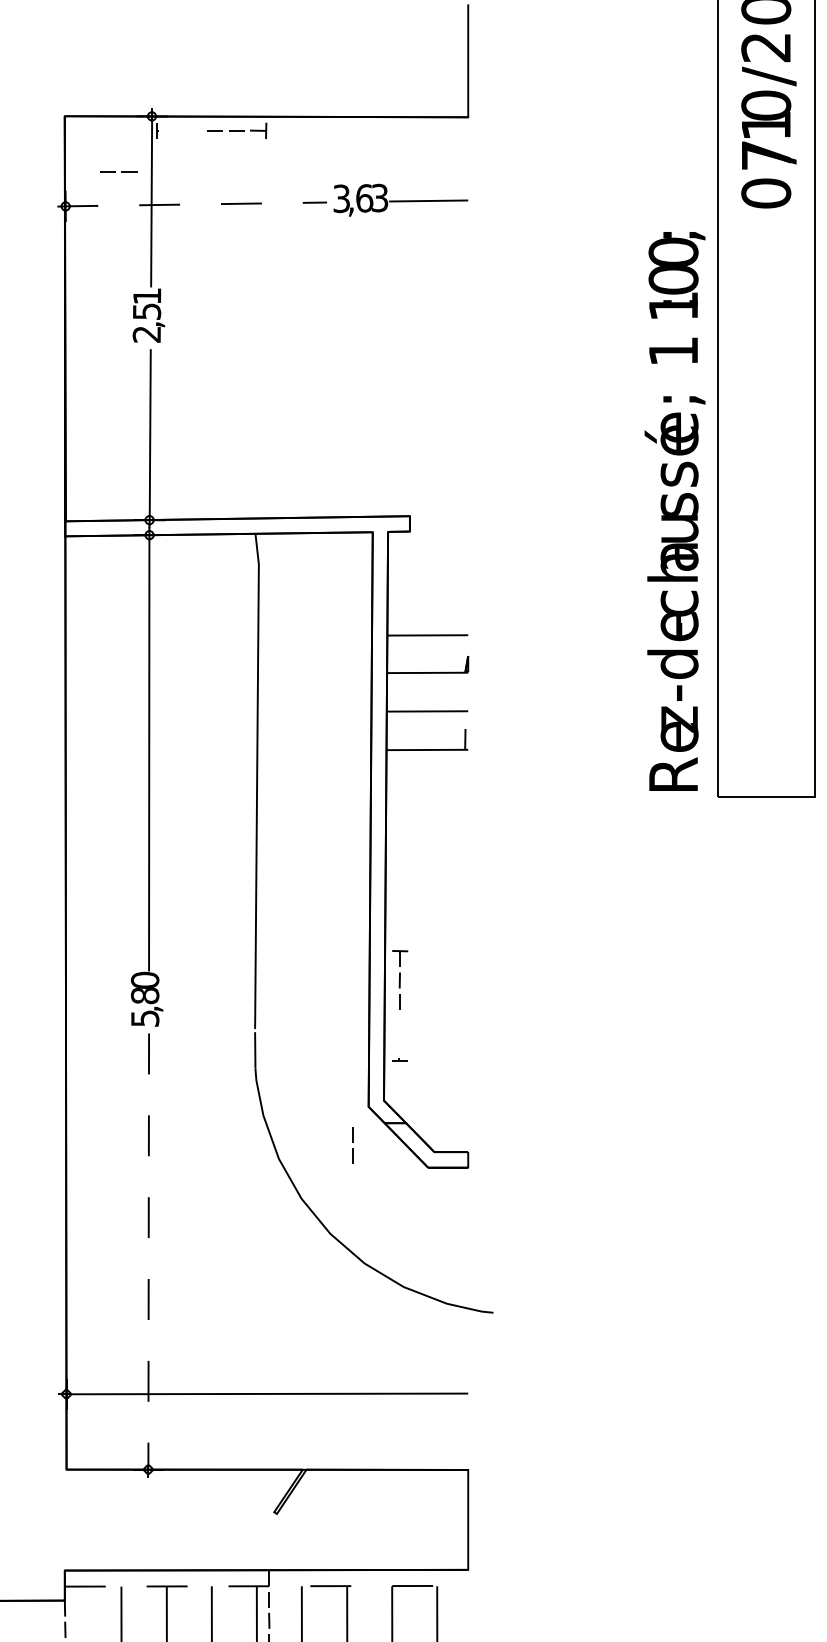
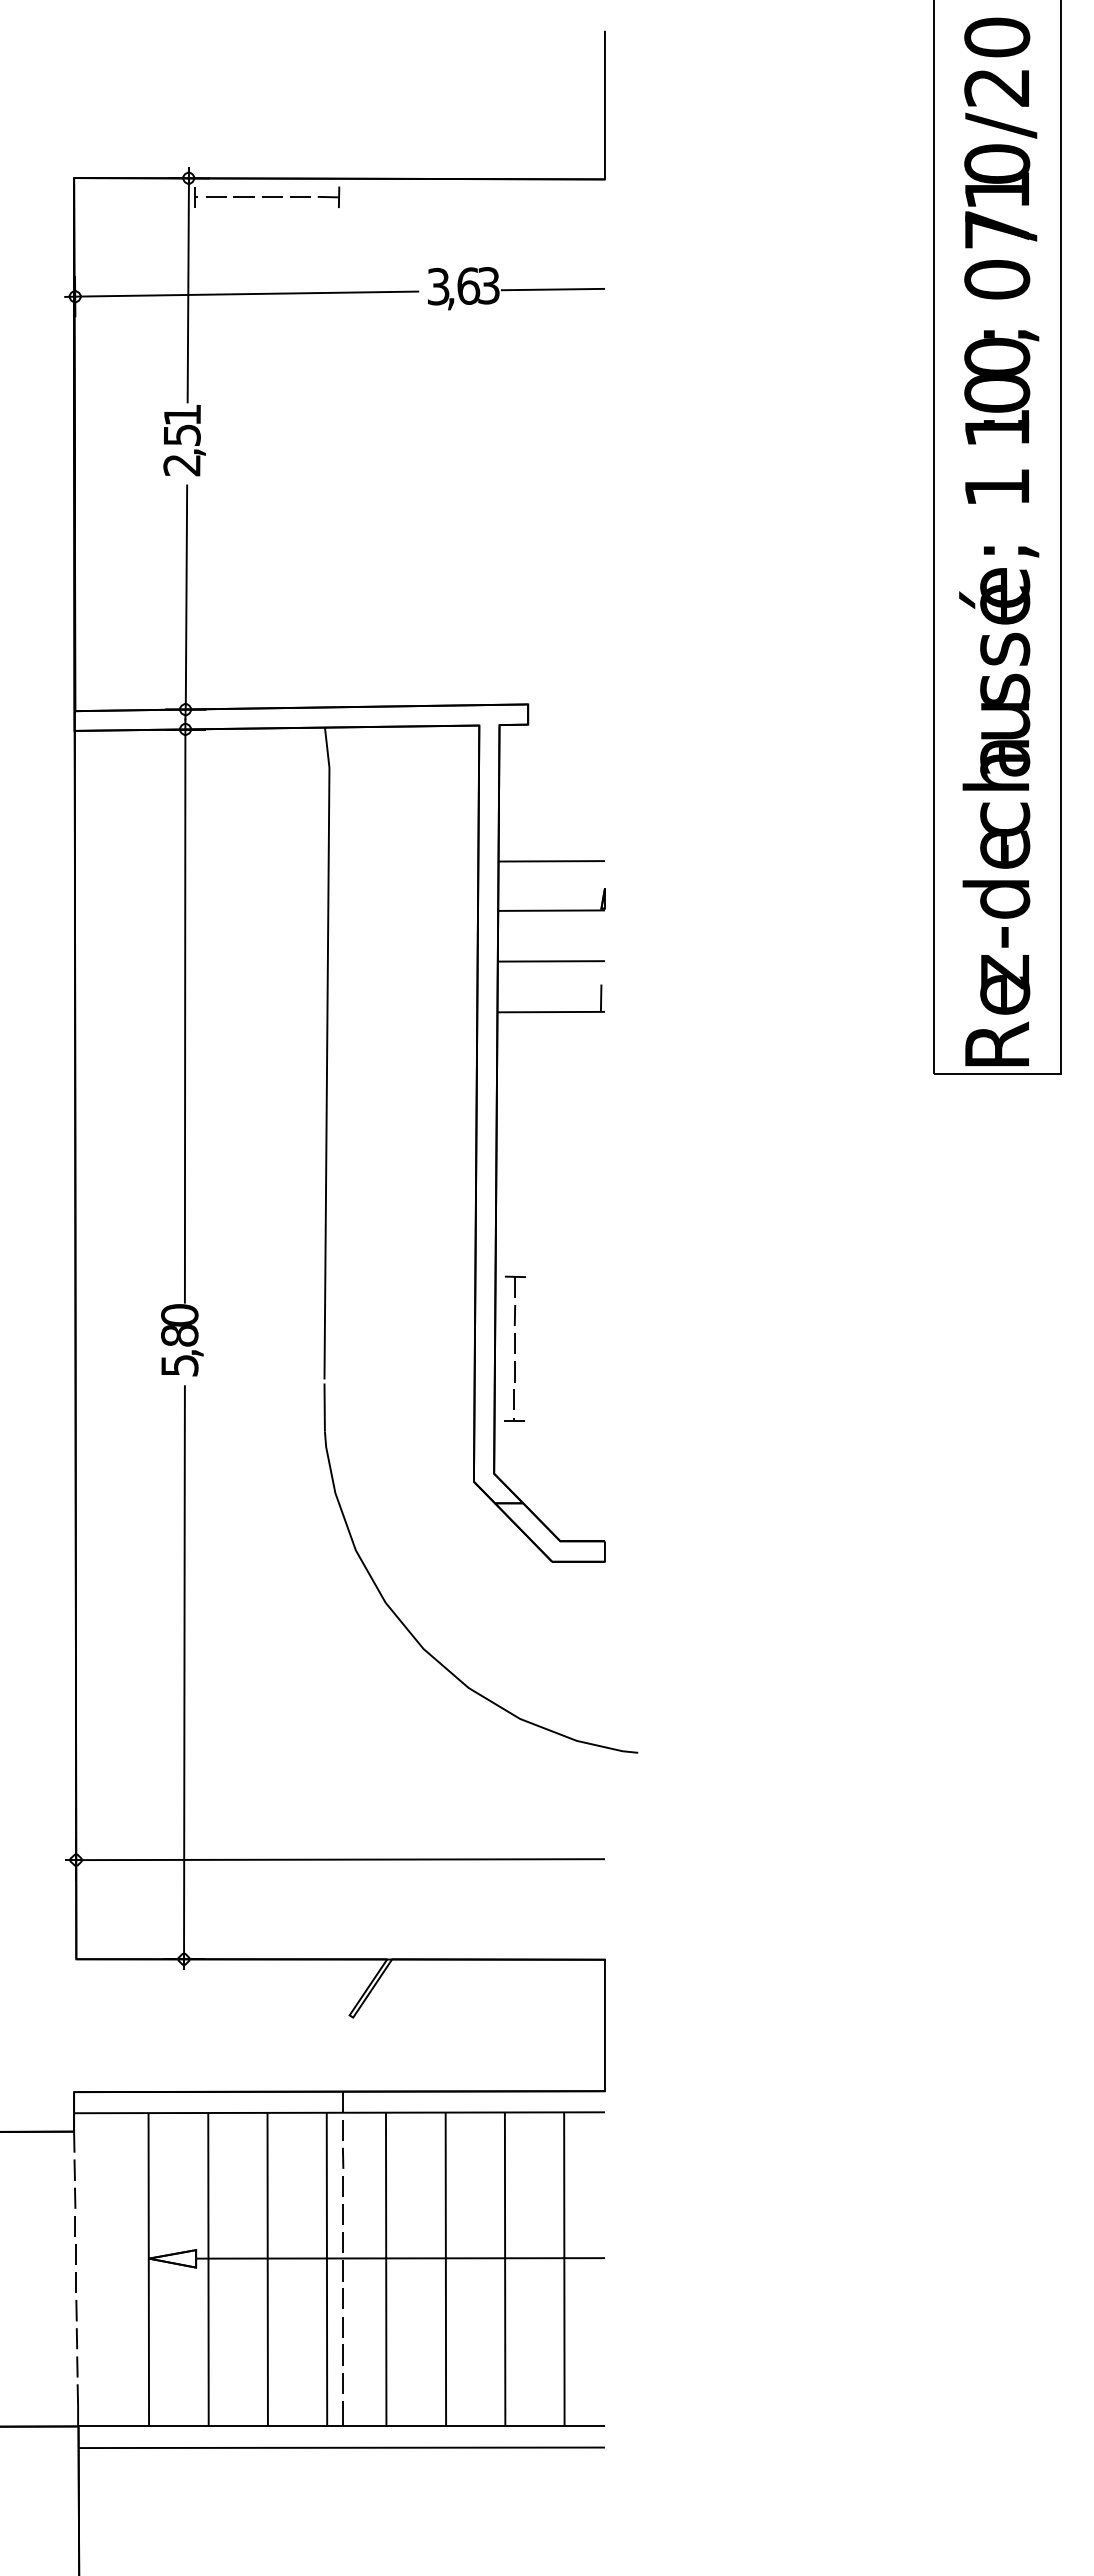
line: (121, 171) -> (233, 196), moved
line: (192, 204) -> (241, 294), dashed -> solid
text: (675, 510) -> (999, 697), moved
line: (353, 1143) -> (514, 1382), moved
line: (148, 1250) -> (184, 1670), dashed -> solid
line: (267, 1586) -> (340, 2112), dashed -> solid

